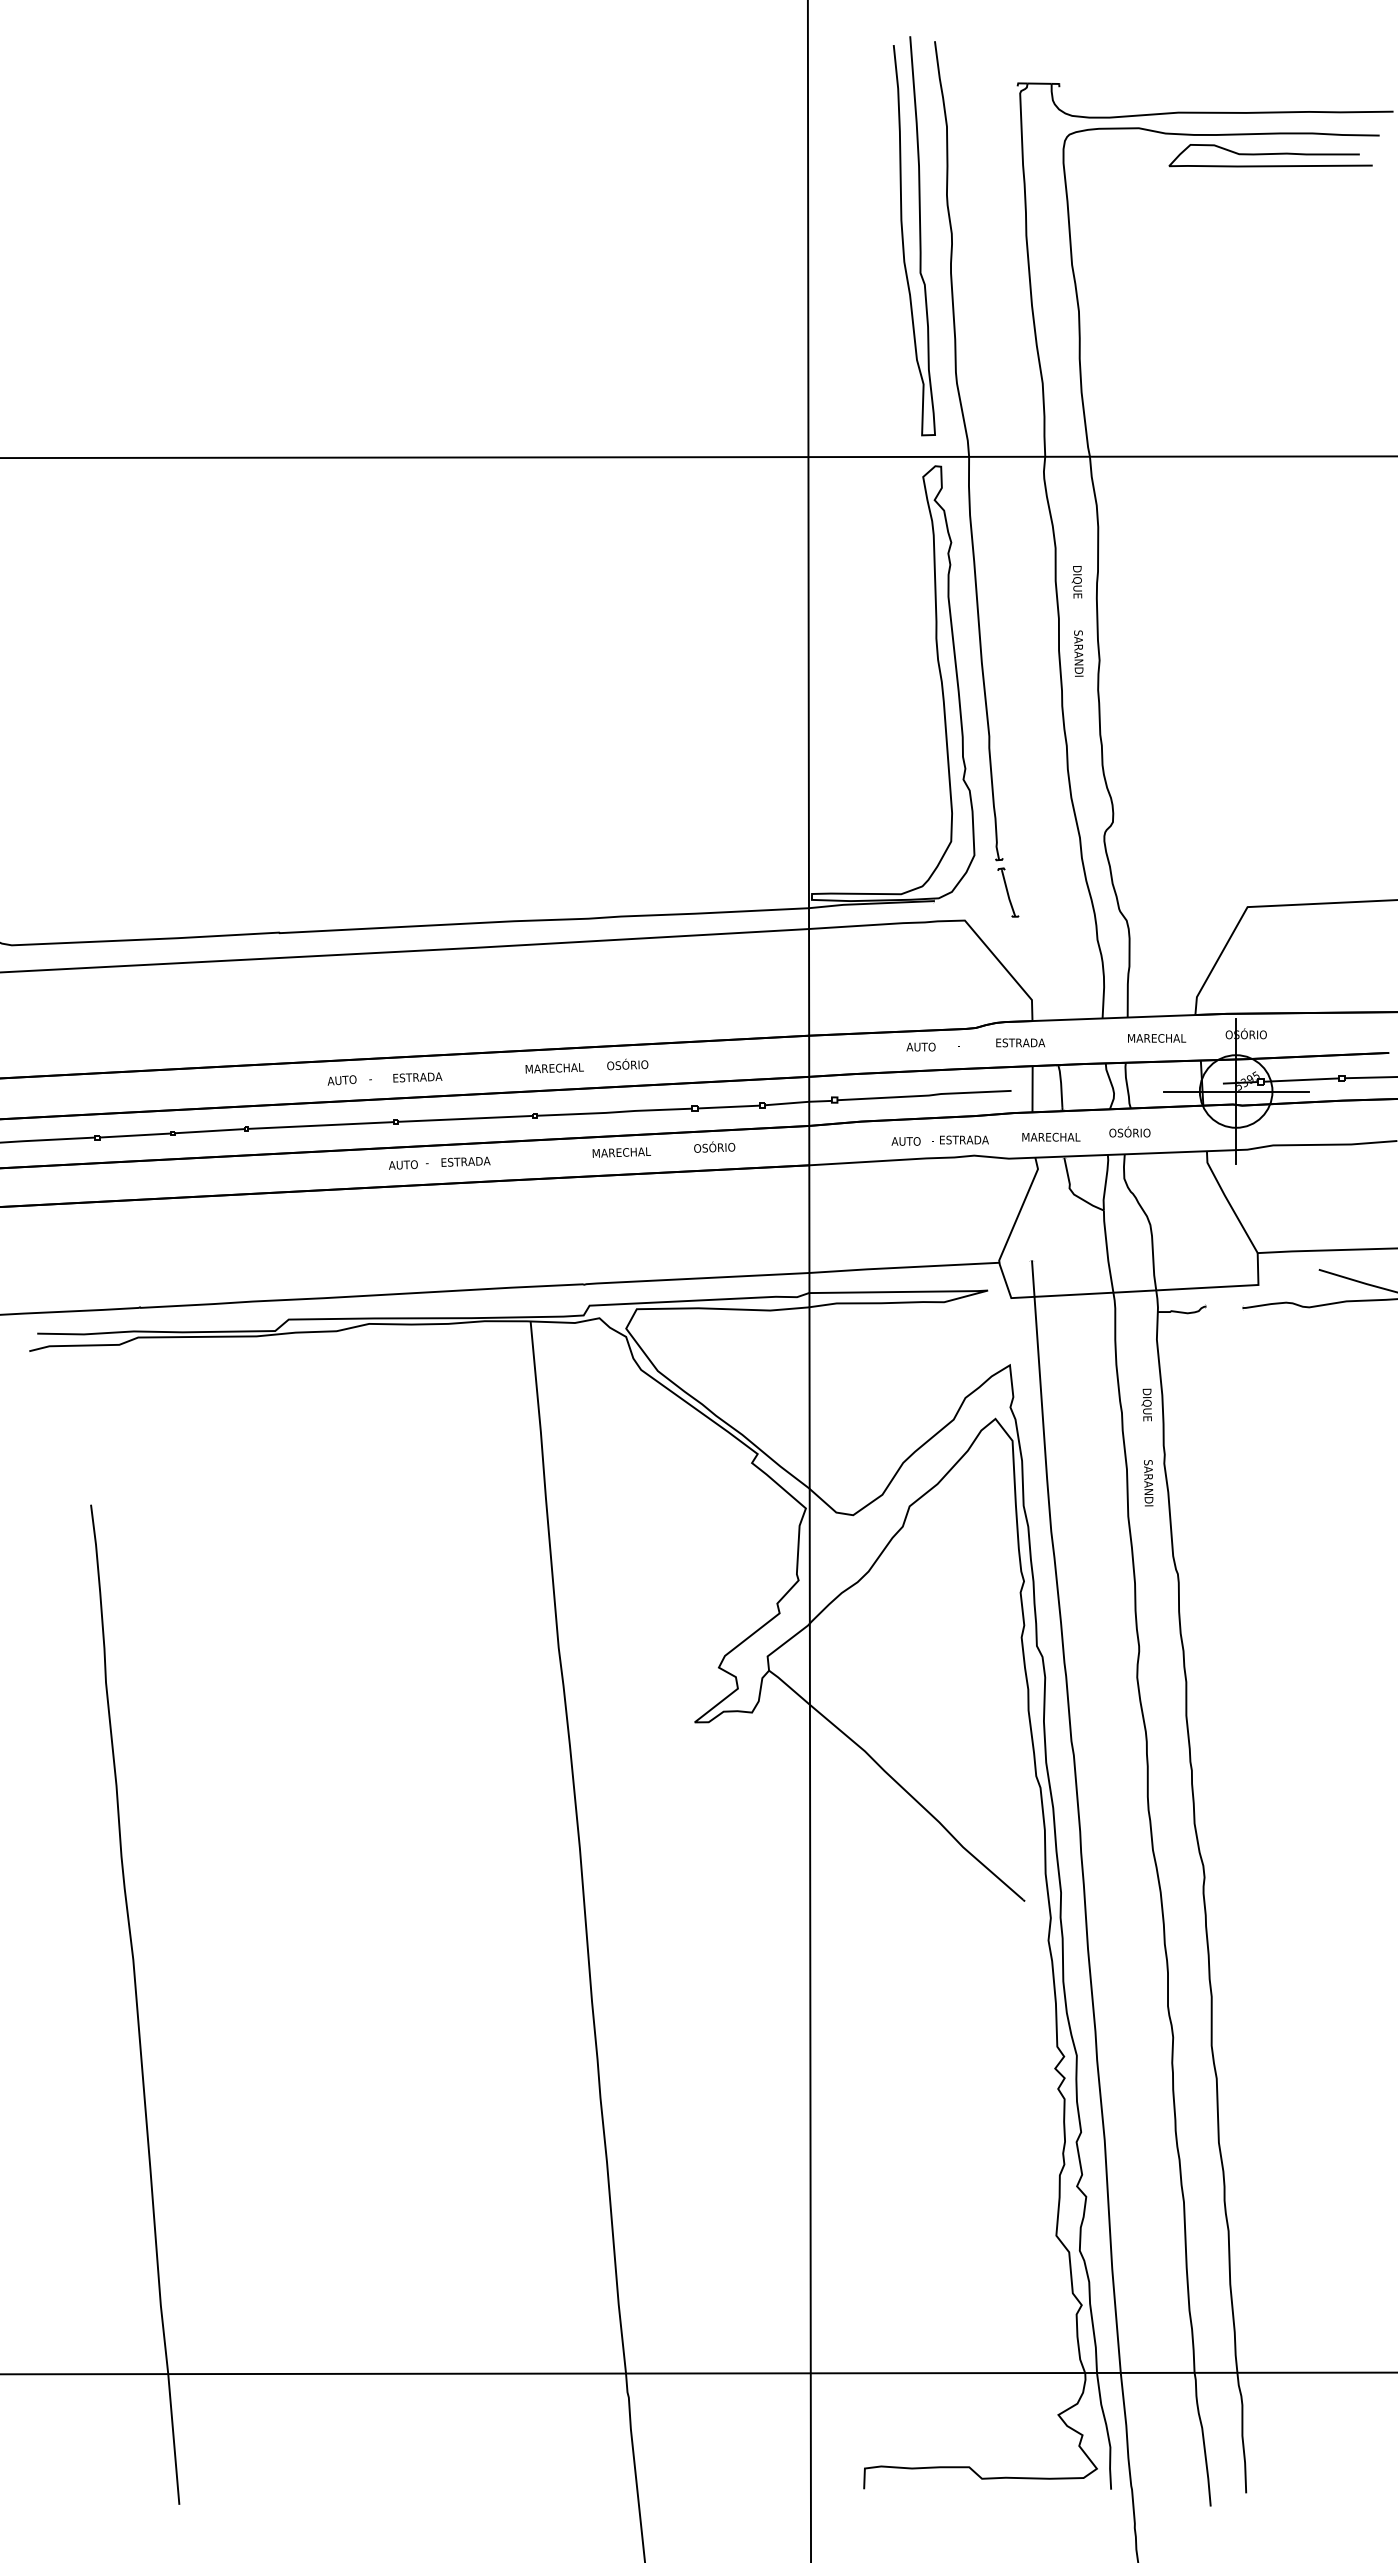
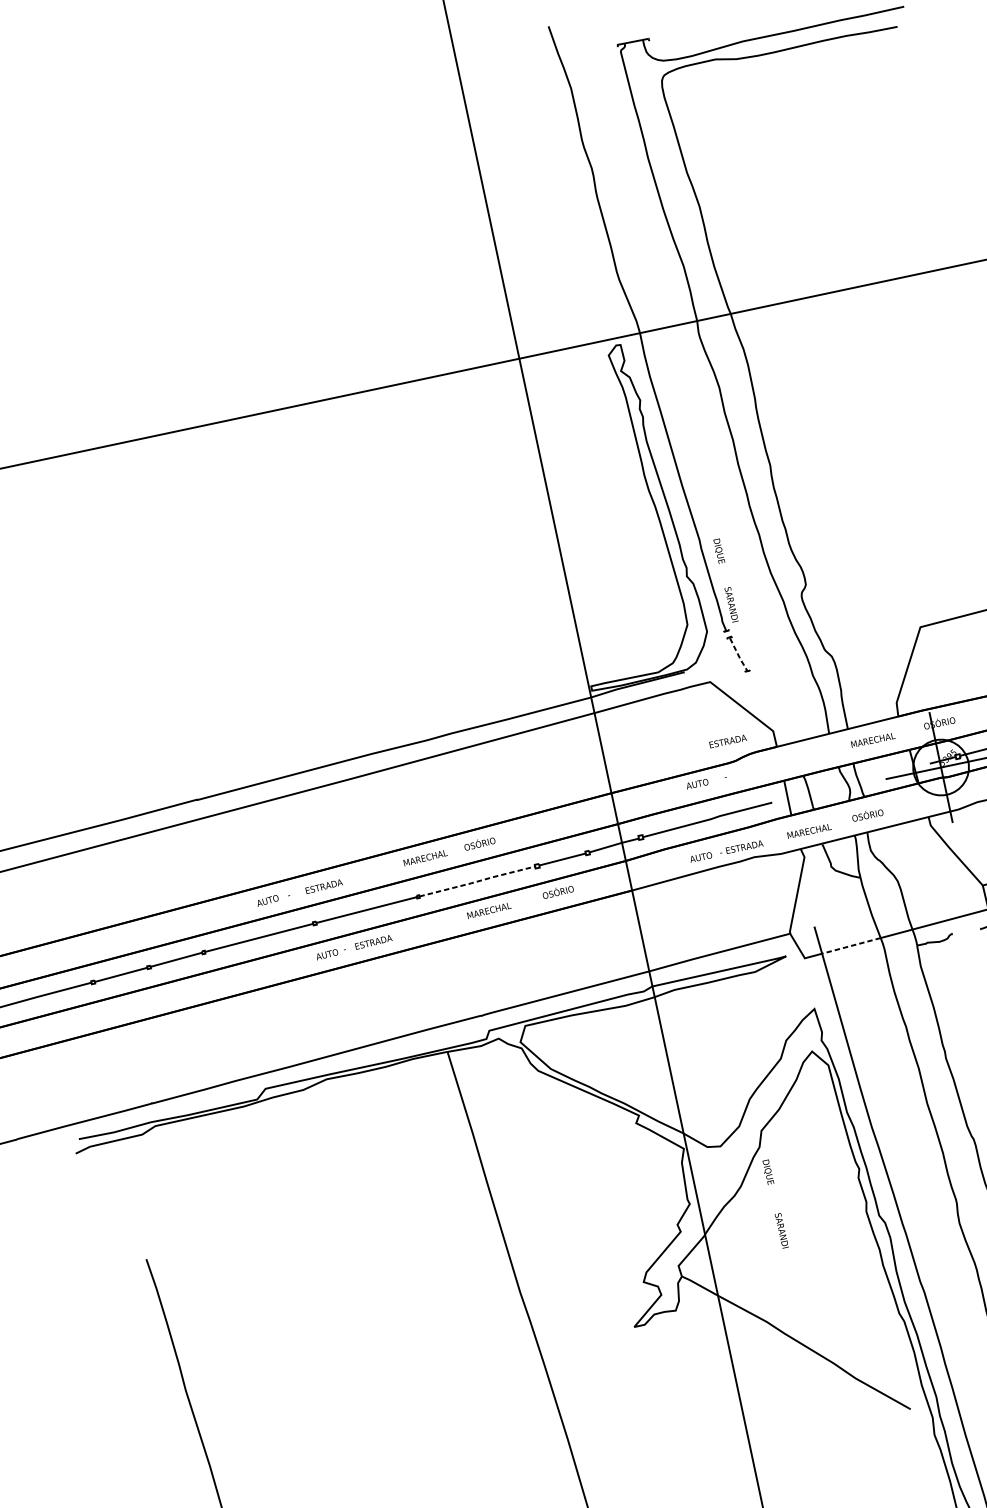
curve: (1270, 154) -> (818, 58), removed
curve: (919, 236) -> (567, 175), removed
text: (1077, 621) -> (725, 580), moved
line: (1008, 894) -> (738, 655), solid -> dashed
text: (1020, 1042) -> (727, 741), moved
line: (614, 1112) -> (477, 881), solid -> dashed
line: (1073, 1294) -> (851, 945), solid -> dashed
text: (1147, 1447) -> (775, 1204), moved

